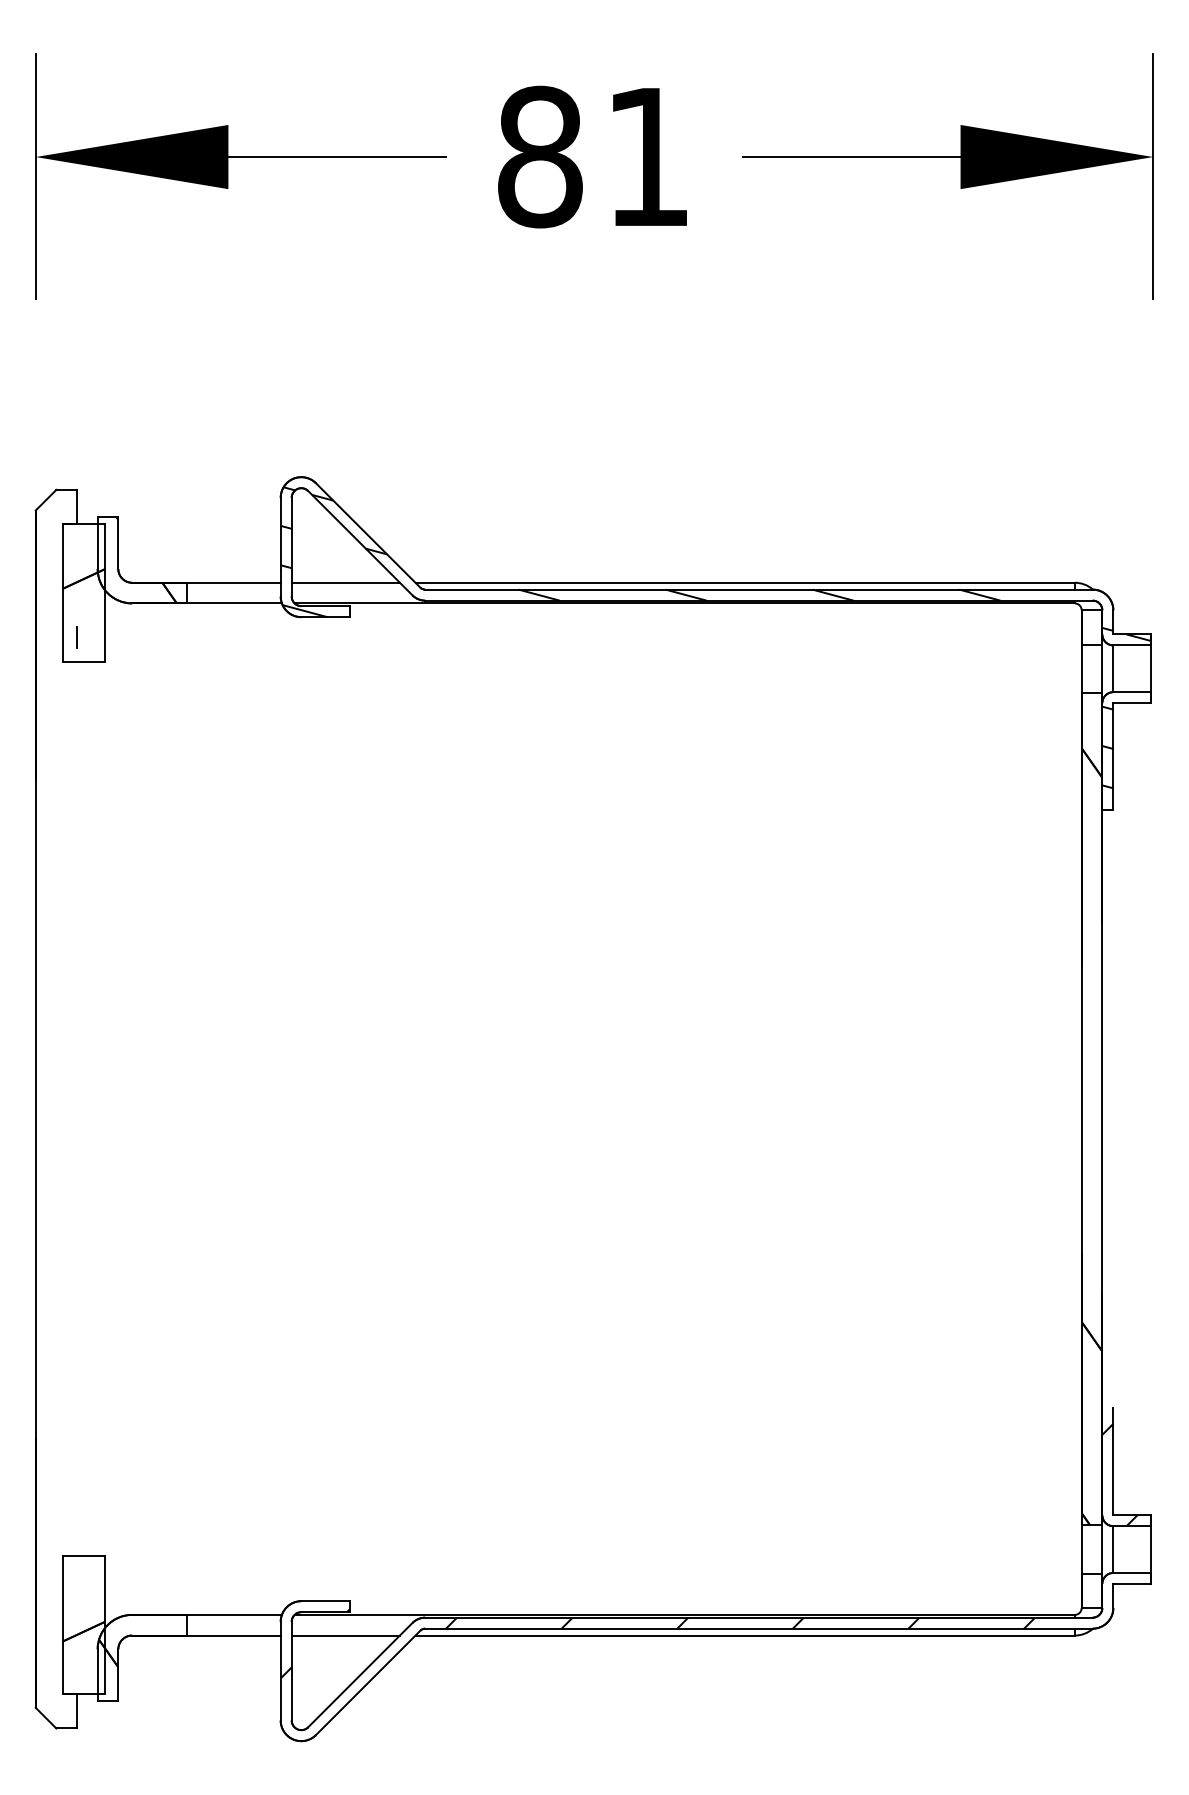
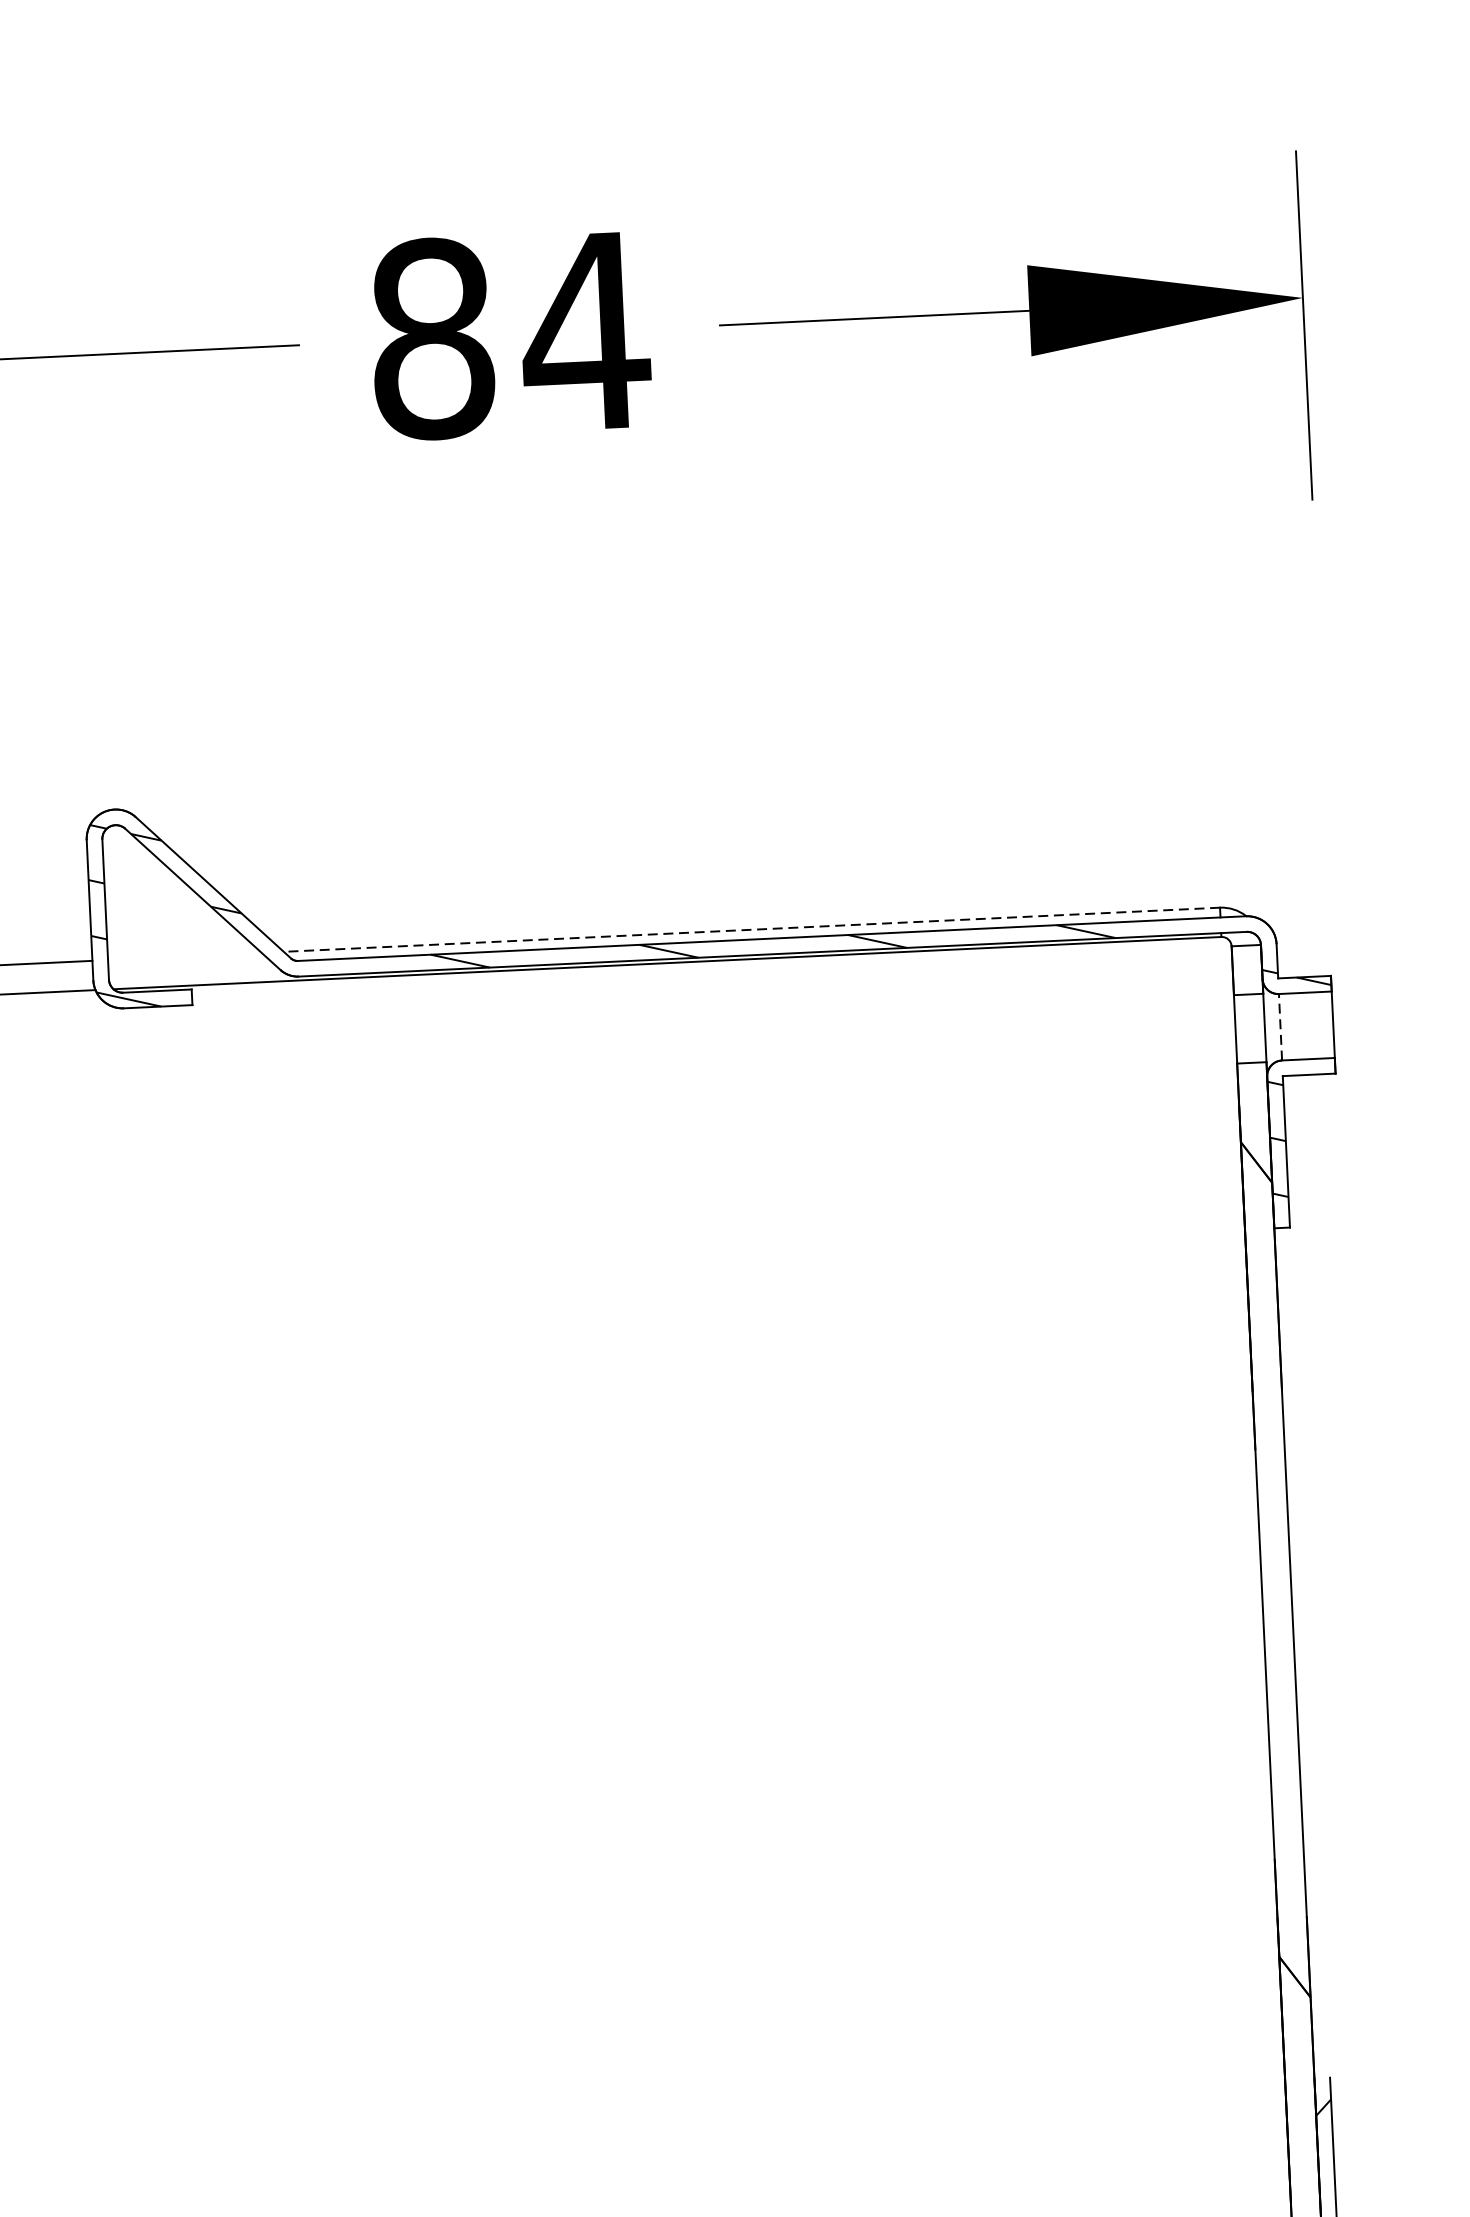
text: (647, 156) -> (584, 331), 81 -> 84
line: (345, 582) -> (184, 956), removed
line: (745, 582) -> (752, 929), solid -> dashed
line: (1113, 668) -> (1280, 1026), solid -> dashed

